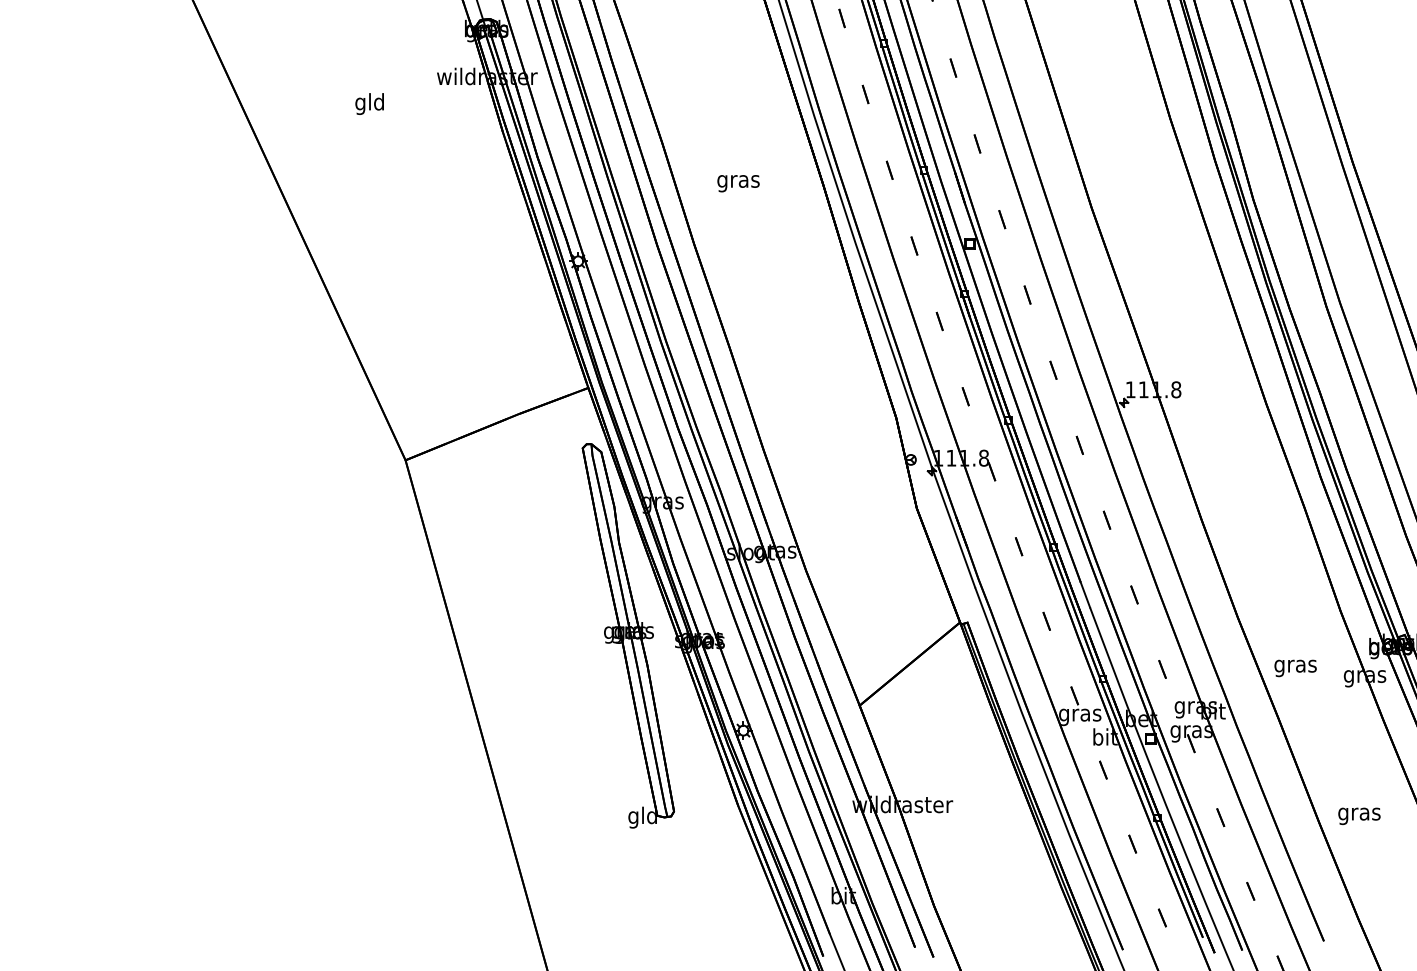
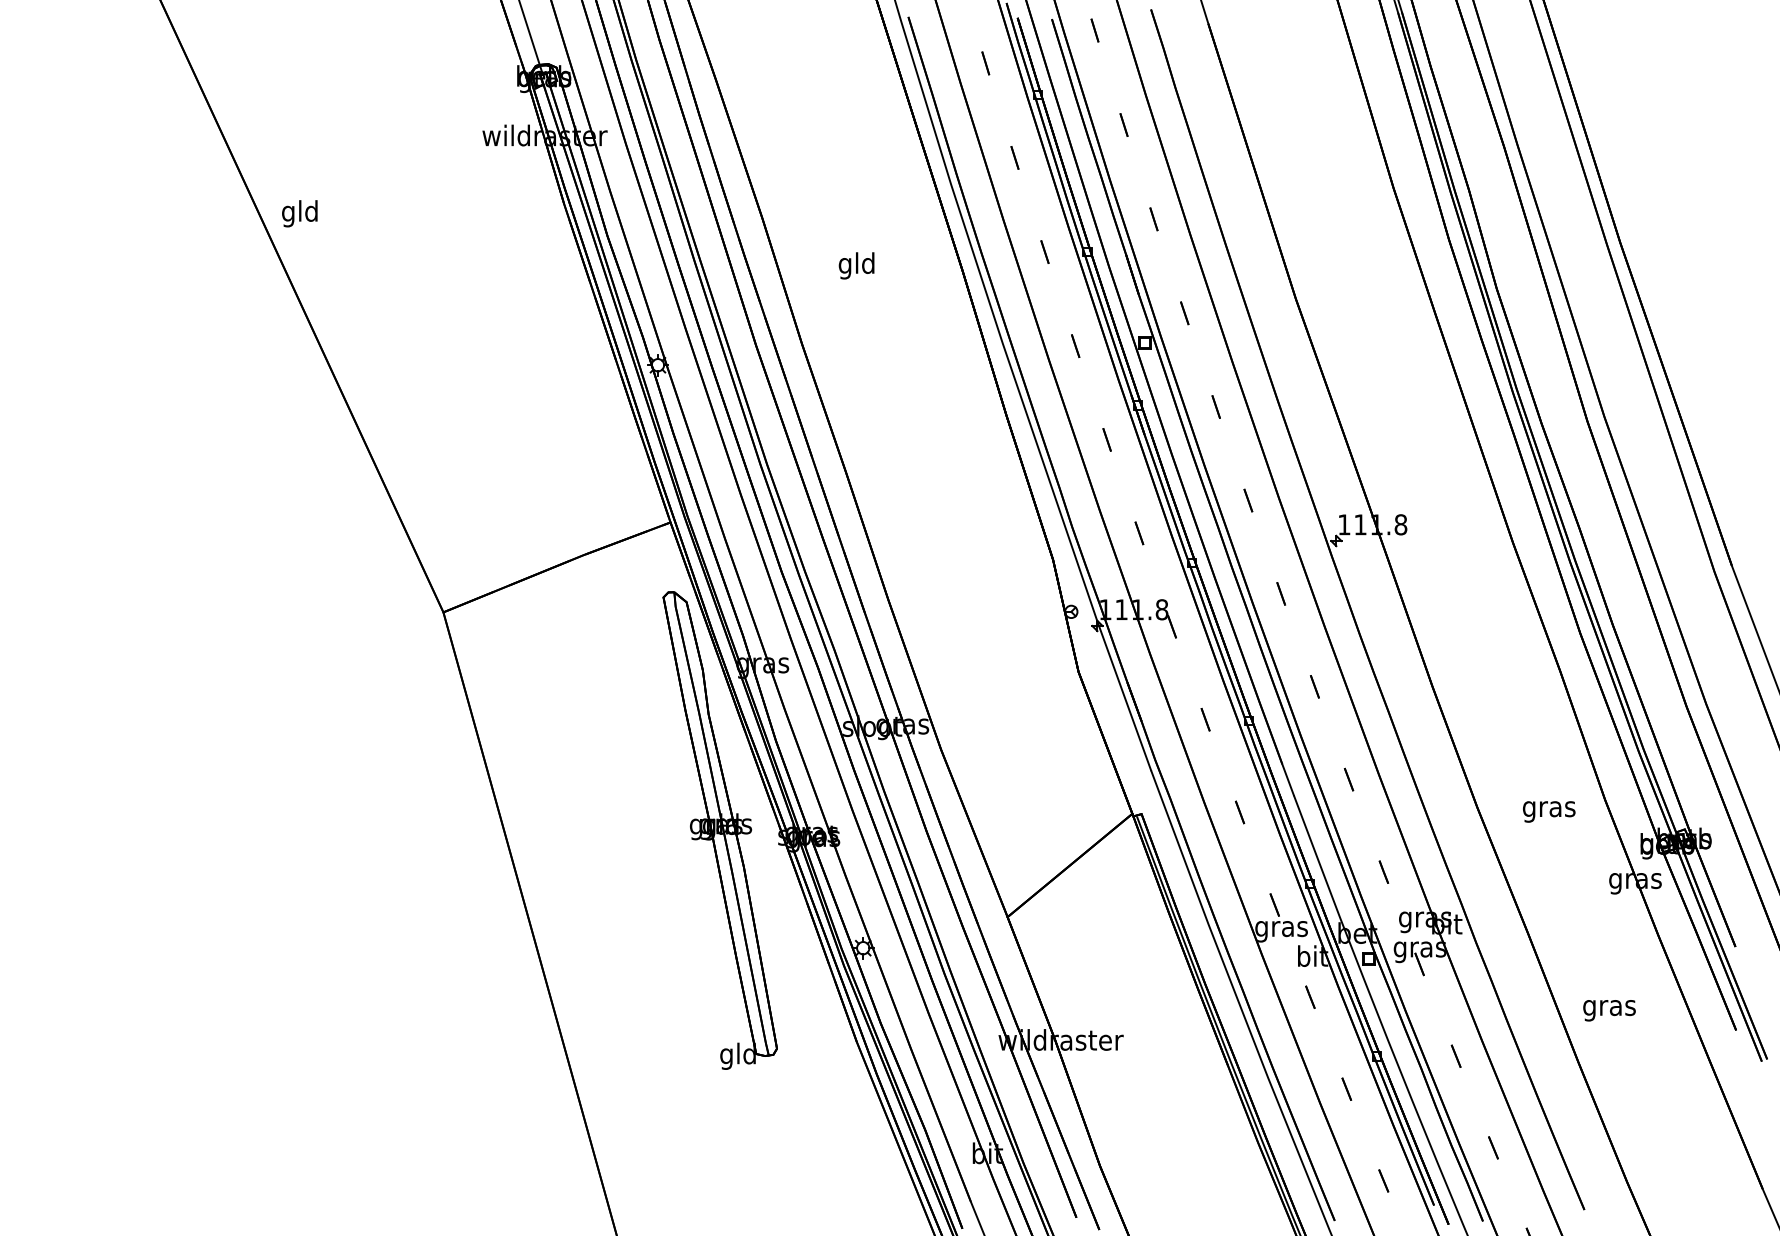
text: (369, 103) -> (299, 213), moved
text: (738, 181) -> (856, 265), gras -> gld
text: (1295, 668) -> (1549, 811), moved
text: (1359, 816) -> (1609, 1010), moved

